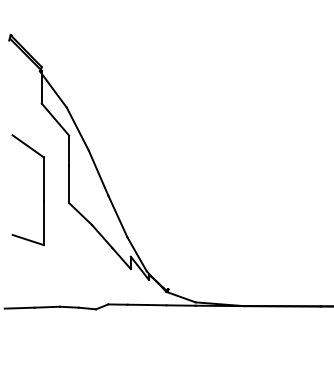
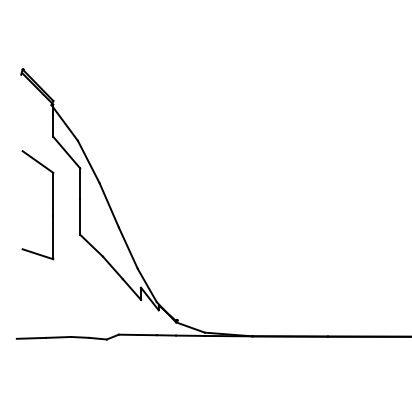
part: (43, 190) -> (52, 205), moved

